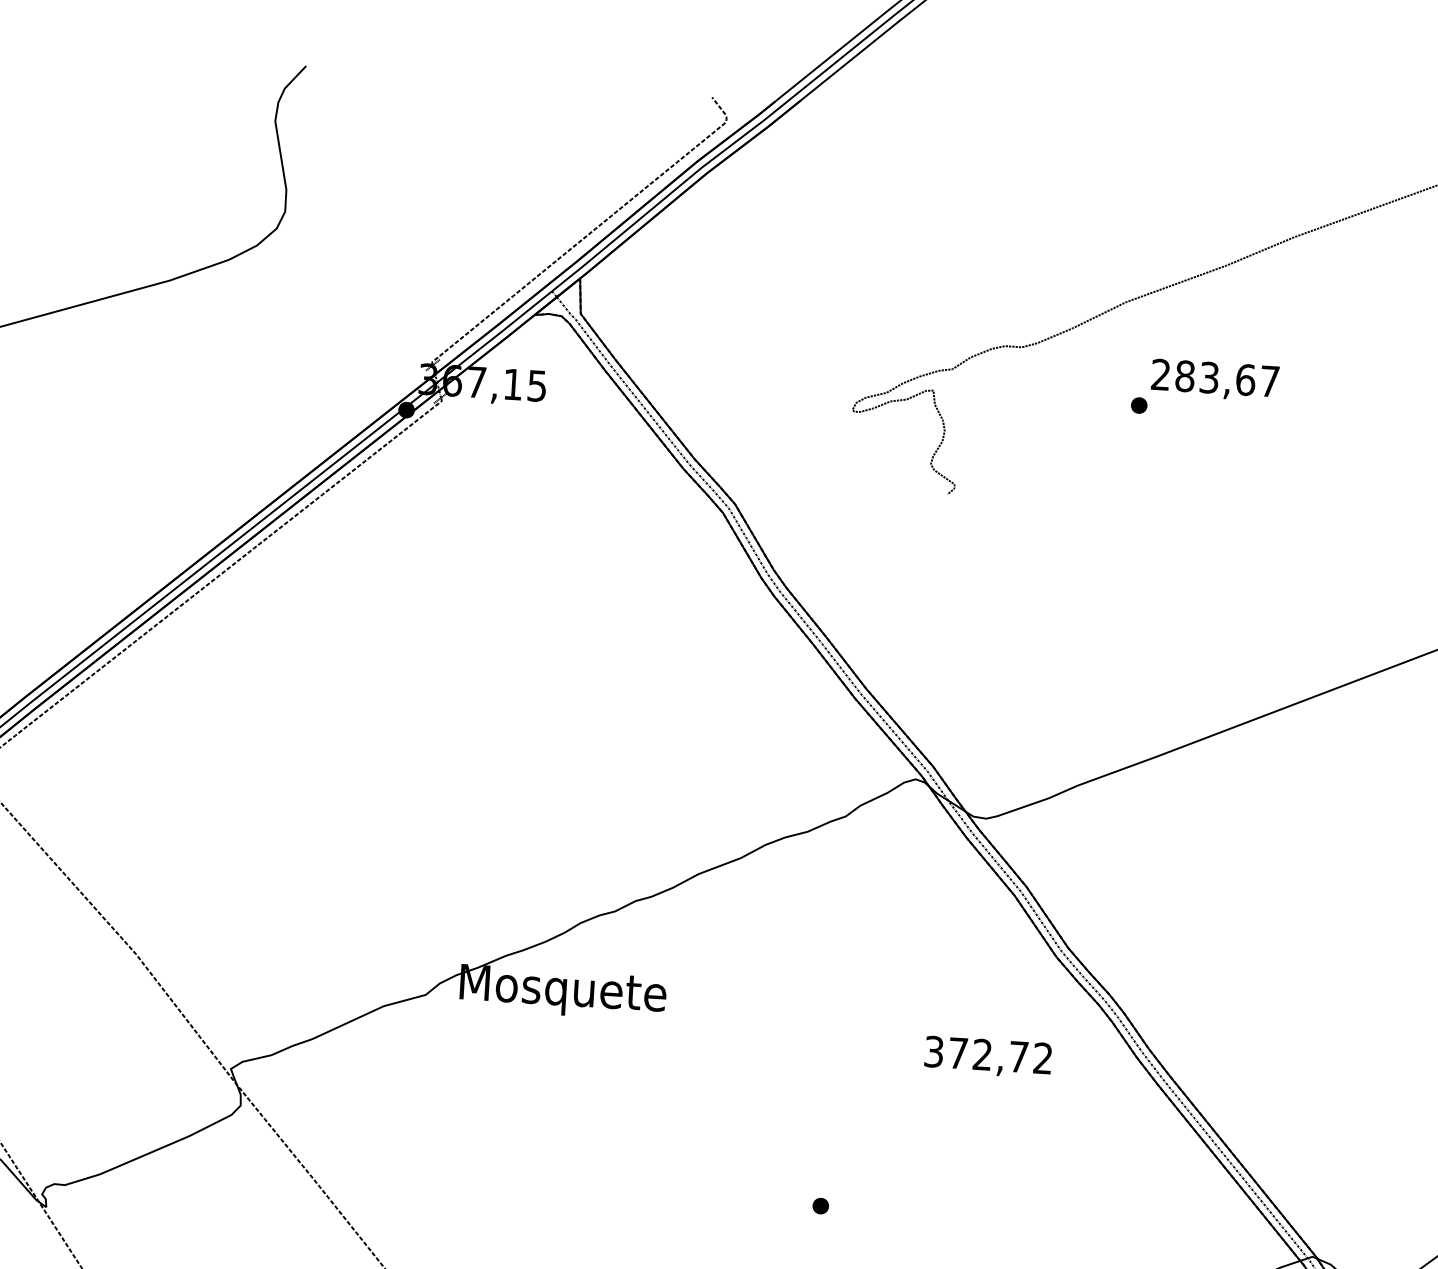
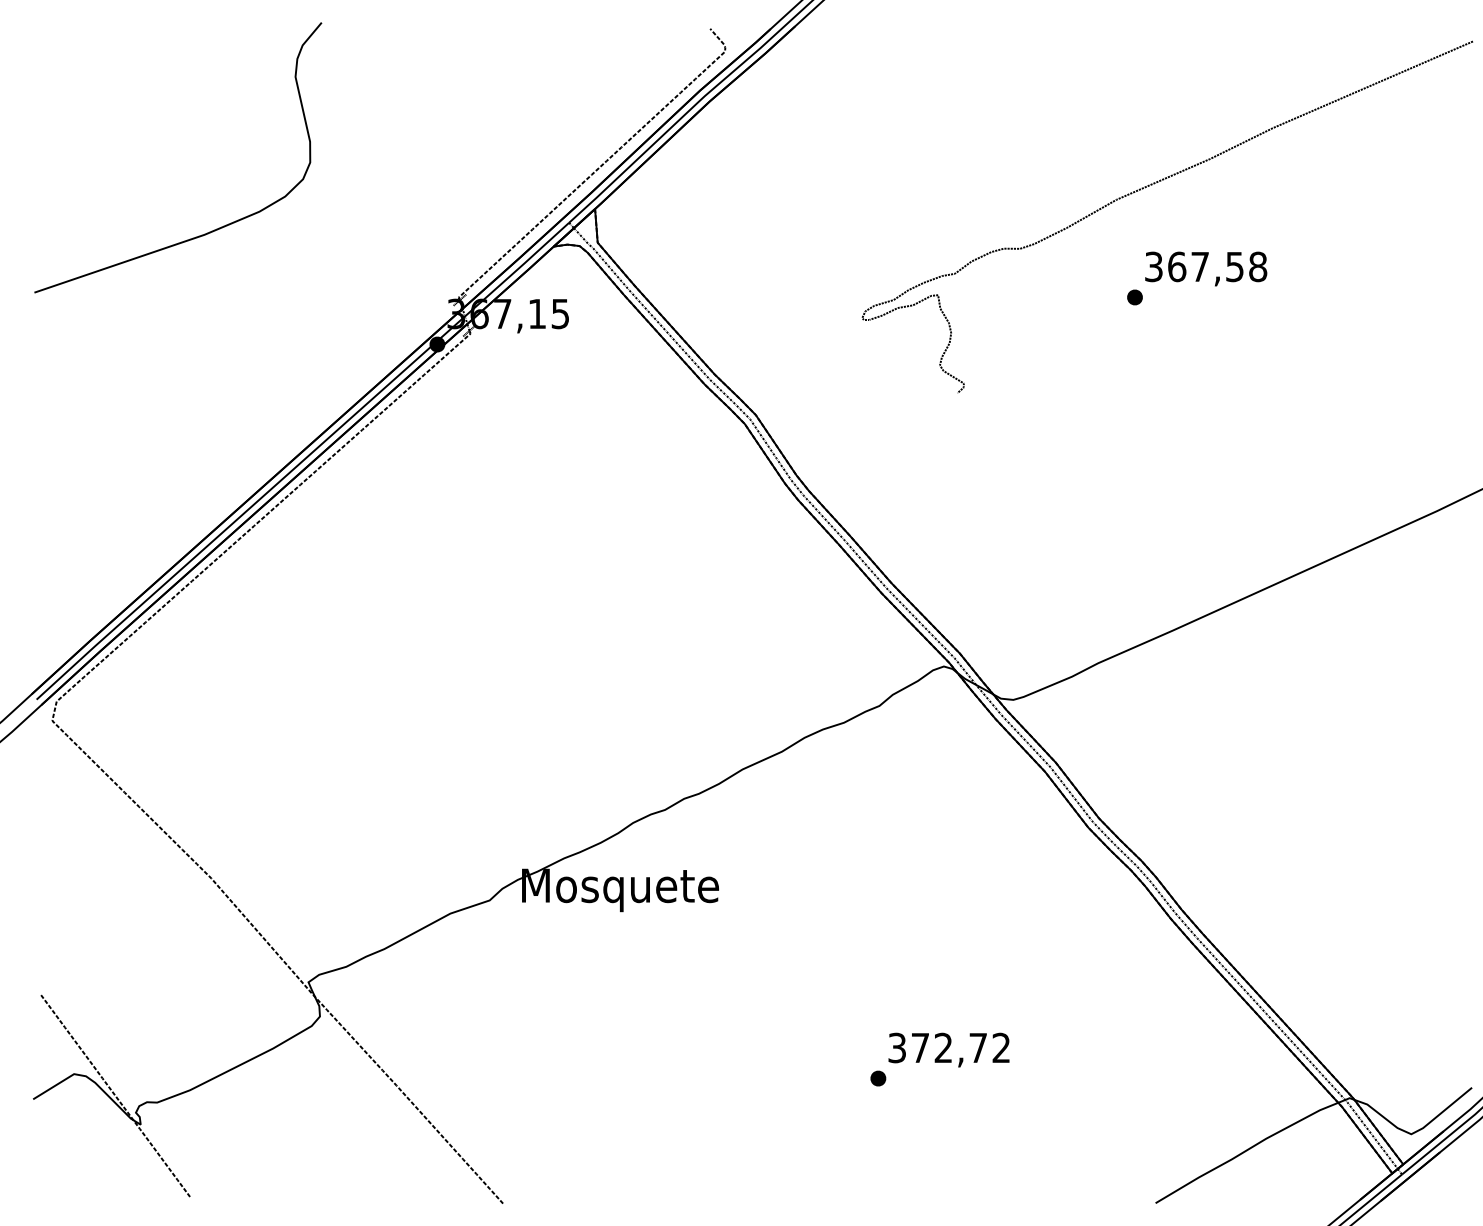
text: (1215, 377) -> (1206, 266), 283,67 -> 367,58
text: (987, 1056) -> (948, 1049), moved

